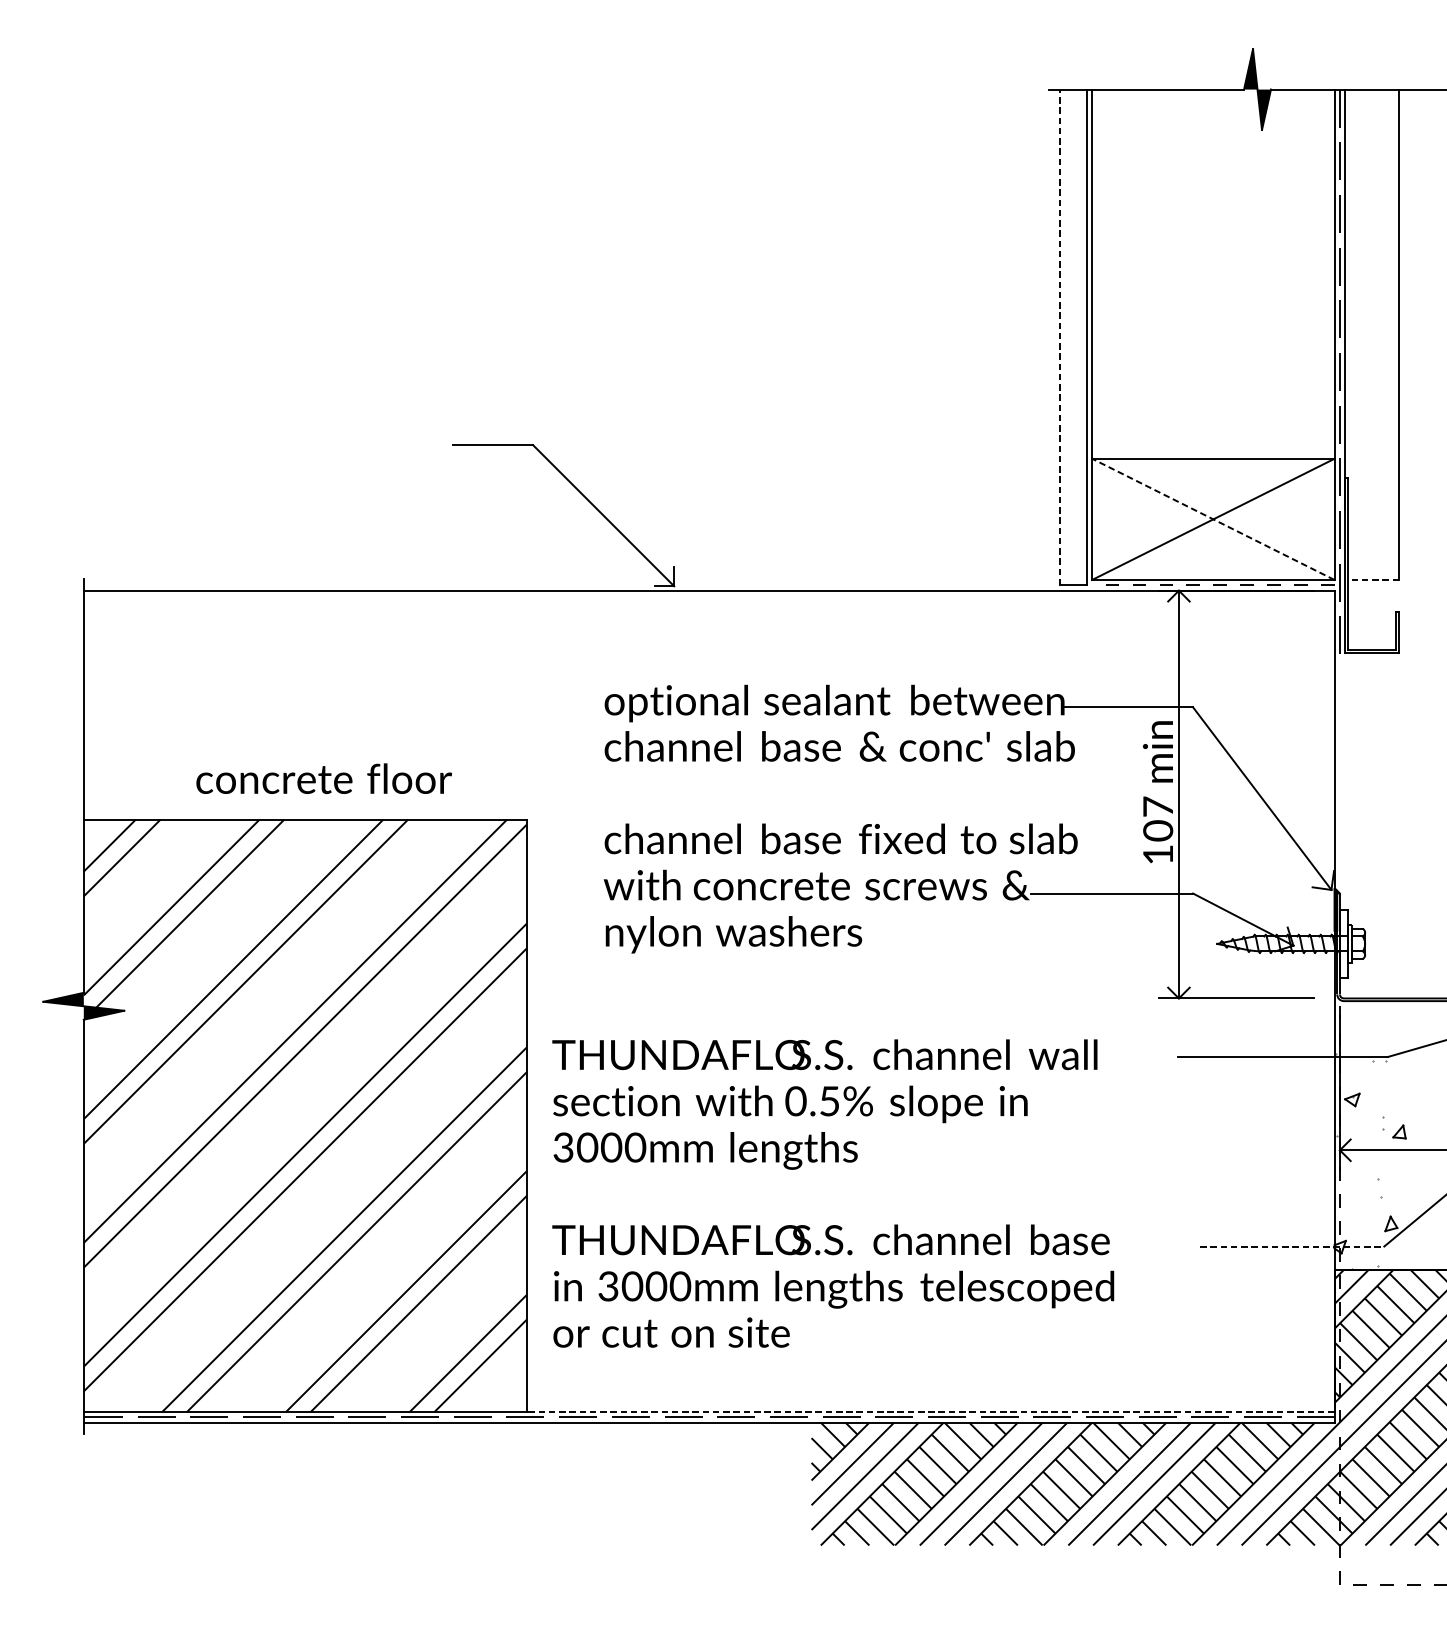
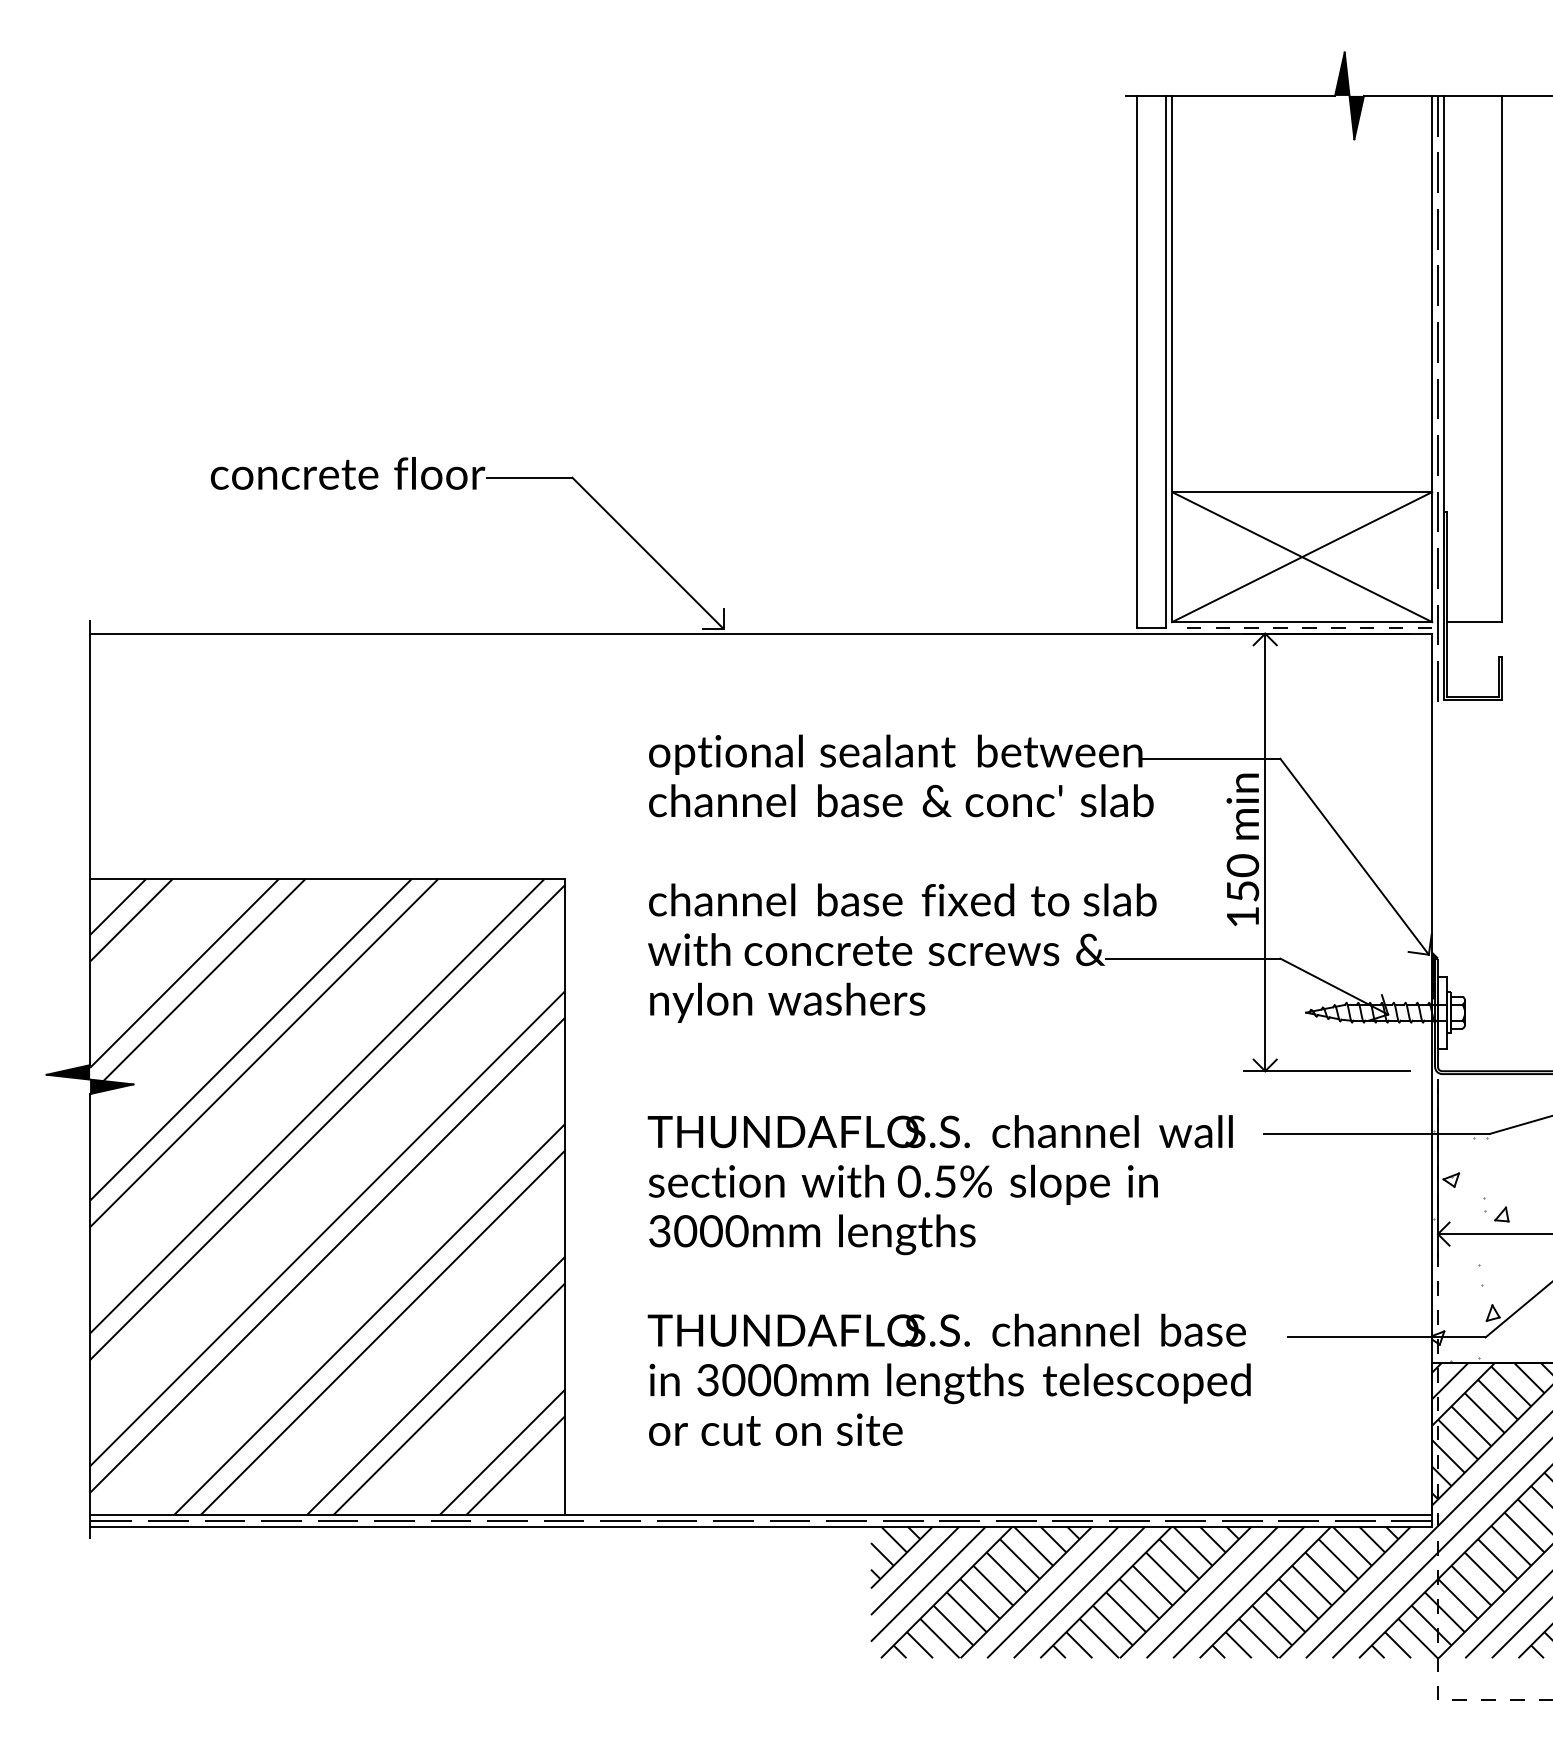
line: (1059, 337) -> (1137, 361), dashed -> solid
line: (1212, 518) -> (1301, 556), dashed -> solid
line: (1373, 580) -> (1473, 622), dashed -> solid
text: (323, 778) -> (347, 473), moved
text: (1157, 818) -> (1242, 878), 107 -> 150
text: (832, 1193) -> (948, 1280), moved
line: (1291, 1246) -> (1386, 1337), dashed -> solid
line: (930, 1411) -> (998, 1514), dashed -> solid

